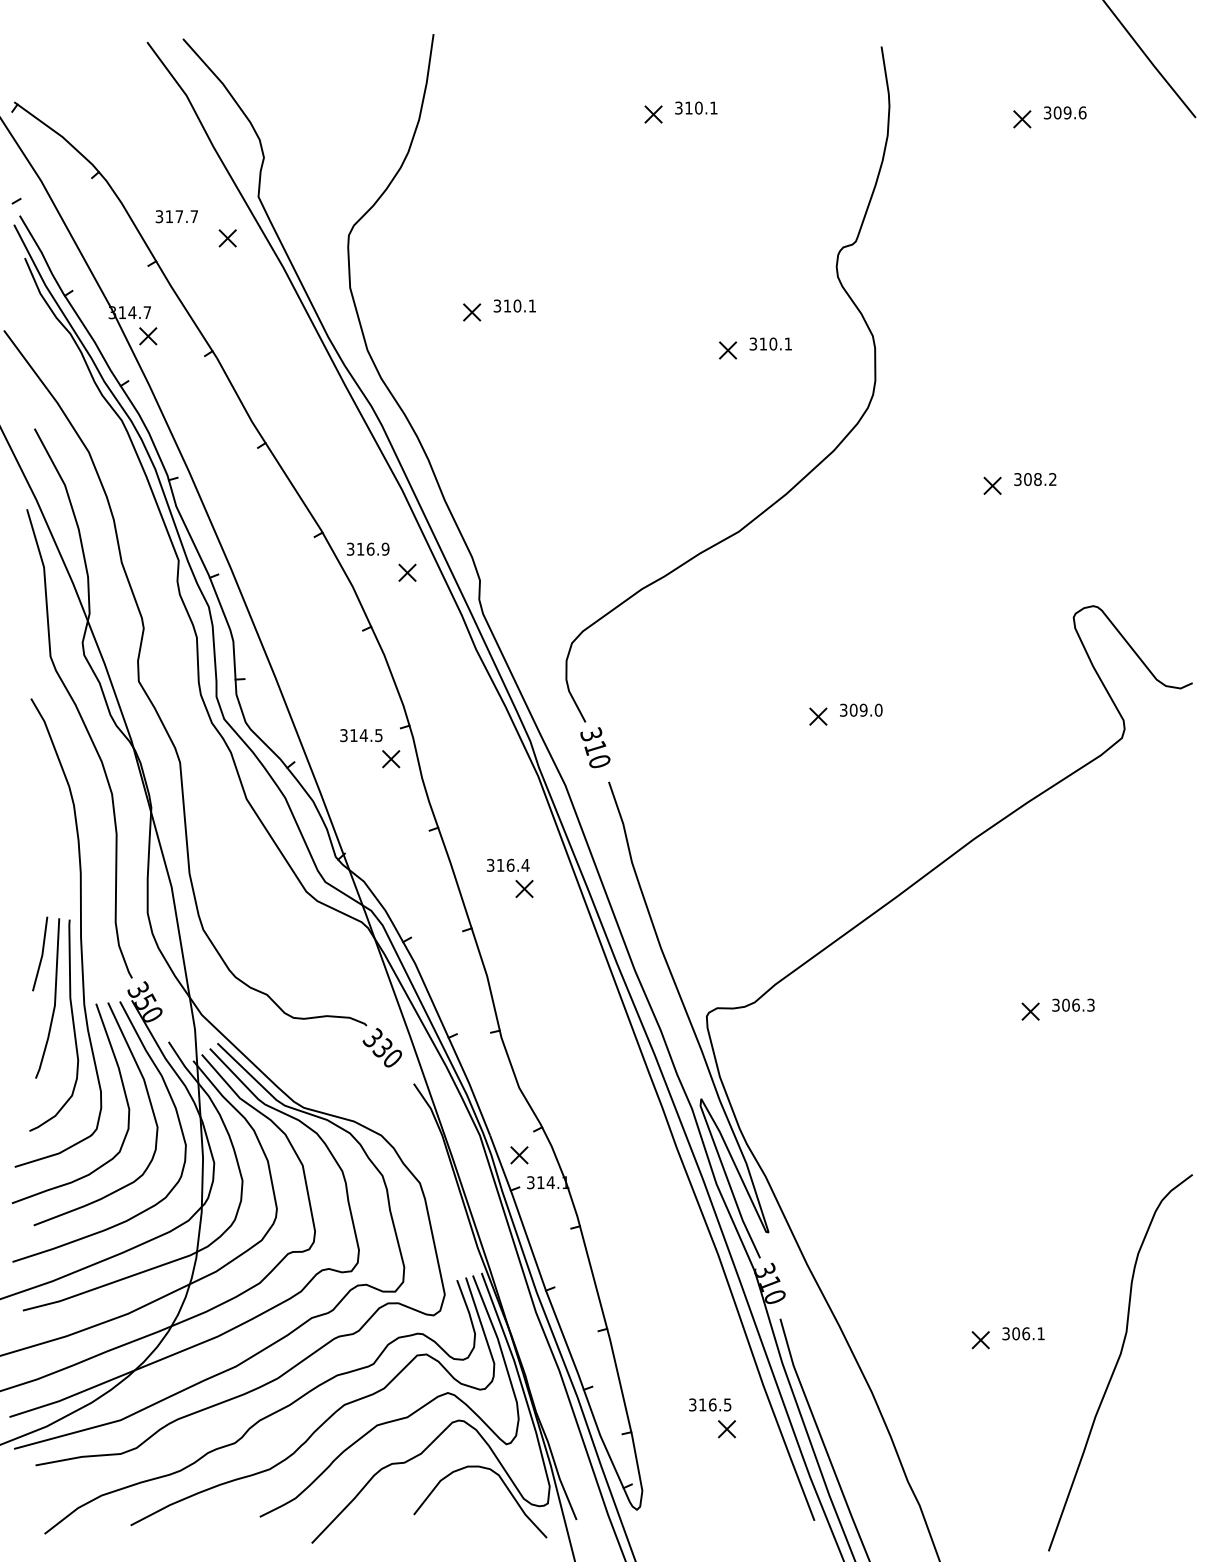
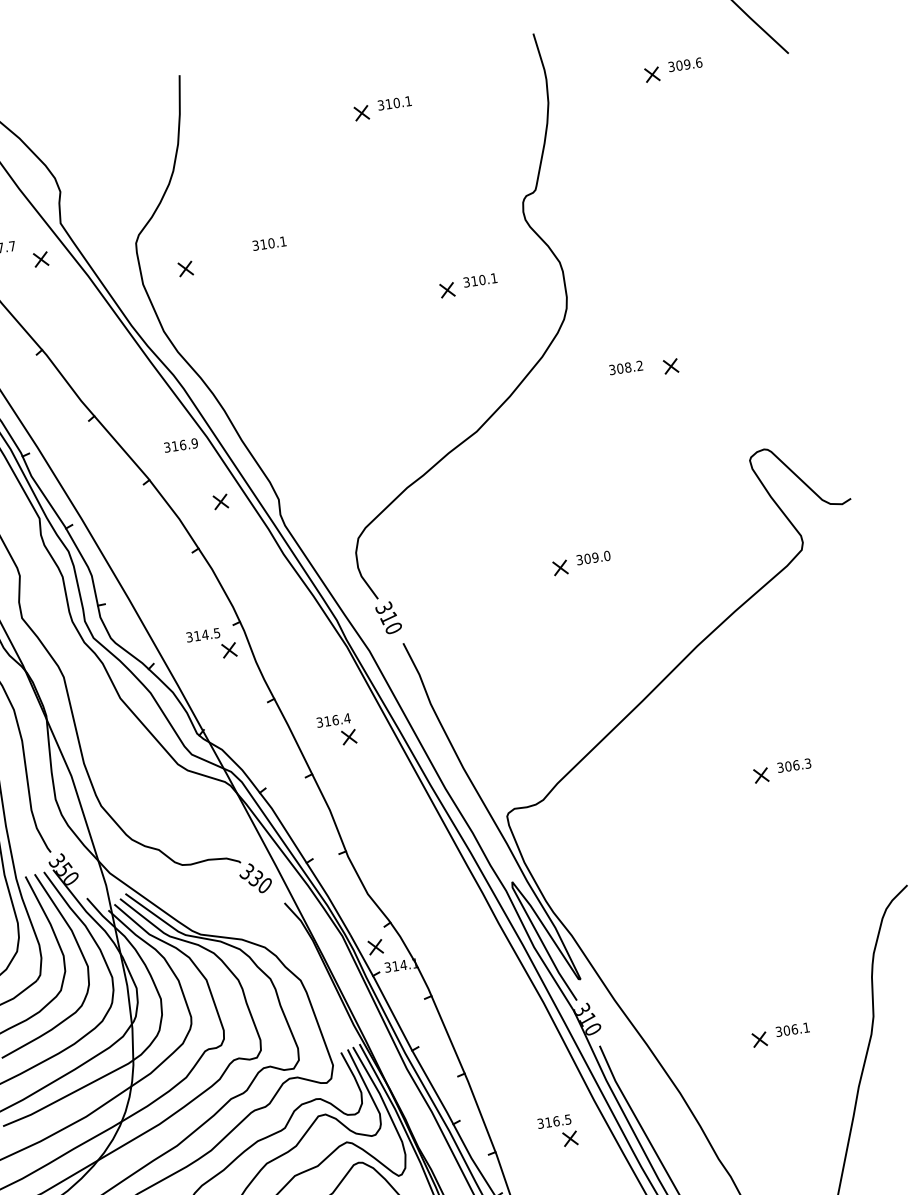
text: (514, 305) -> (269, 243), moved
part: (472, 312) -> (186, 269), moved
text: (1035, 479) -> (626, 367), moved
text: (368, 548) -> (181, 444), moved

